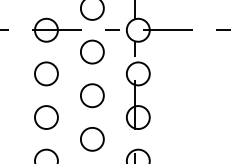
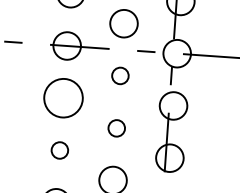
circle: (92, 51) -> (120, 75), size x0.6
circle: (46, 73) -> (63, 97), size x1.4
circle: (92, 95) -> (116, 127), size x0.6
circle: (46, 117) -> (59, 150), size x0.6

